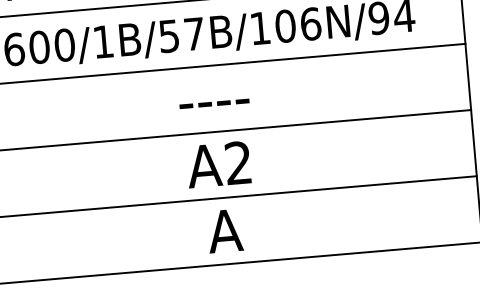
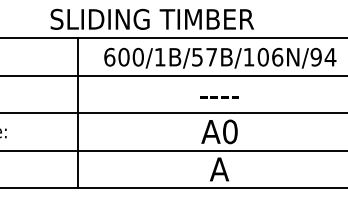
text: (238, 162) -> (230, 131), A2 -> A0

